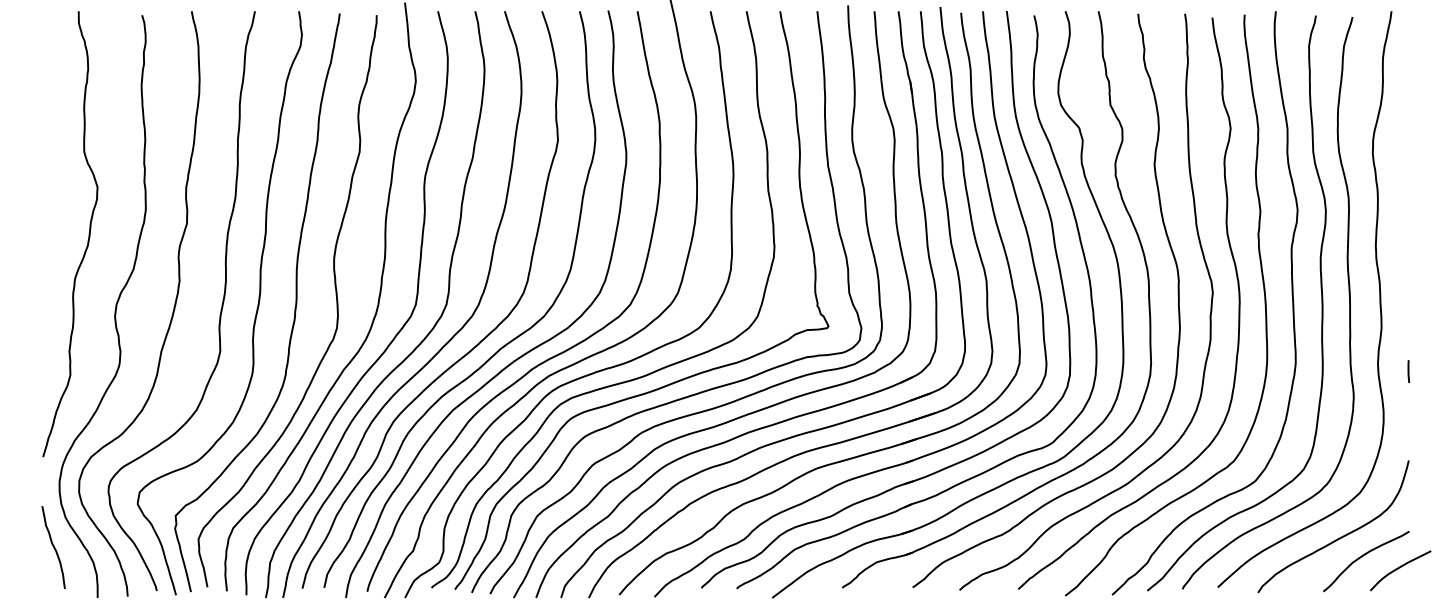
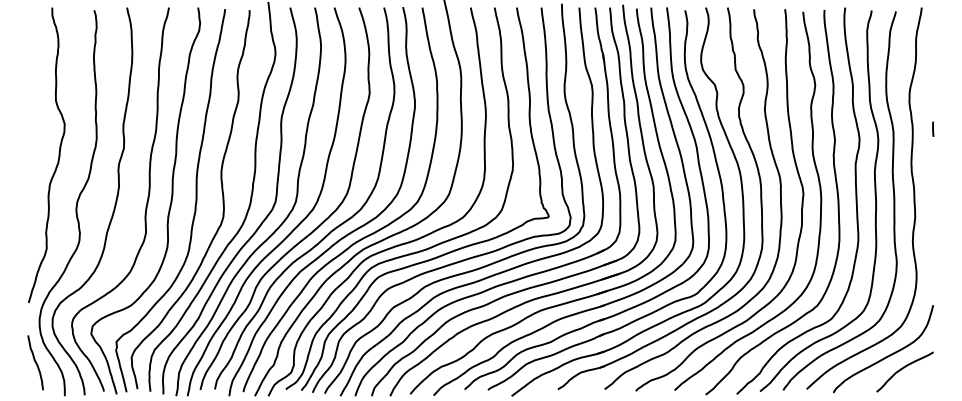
line: (1409, 370) -> (933, 128), moved
curve: (1400, 568) -> (927, 376), removed

